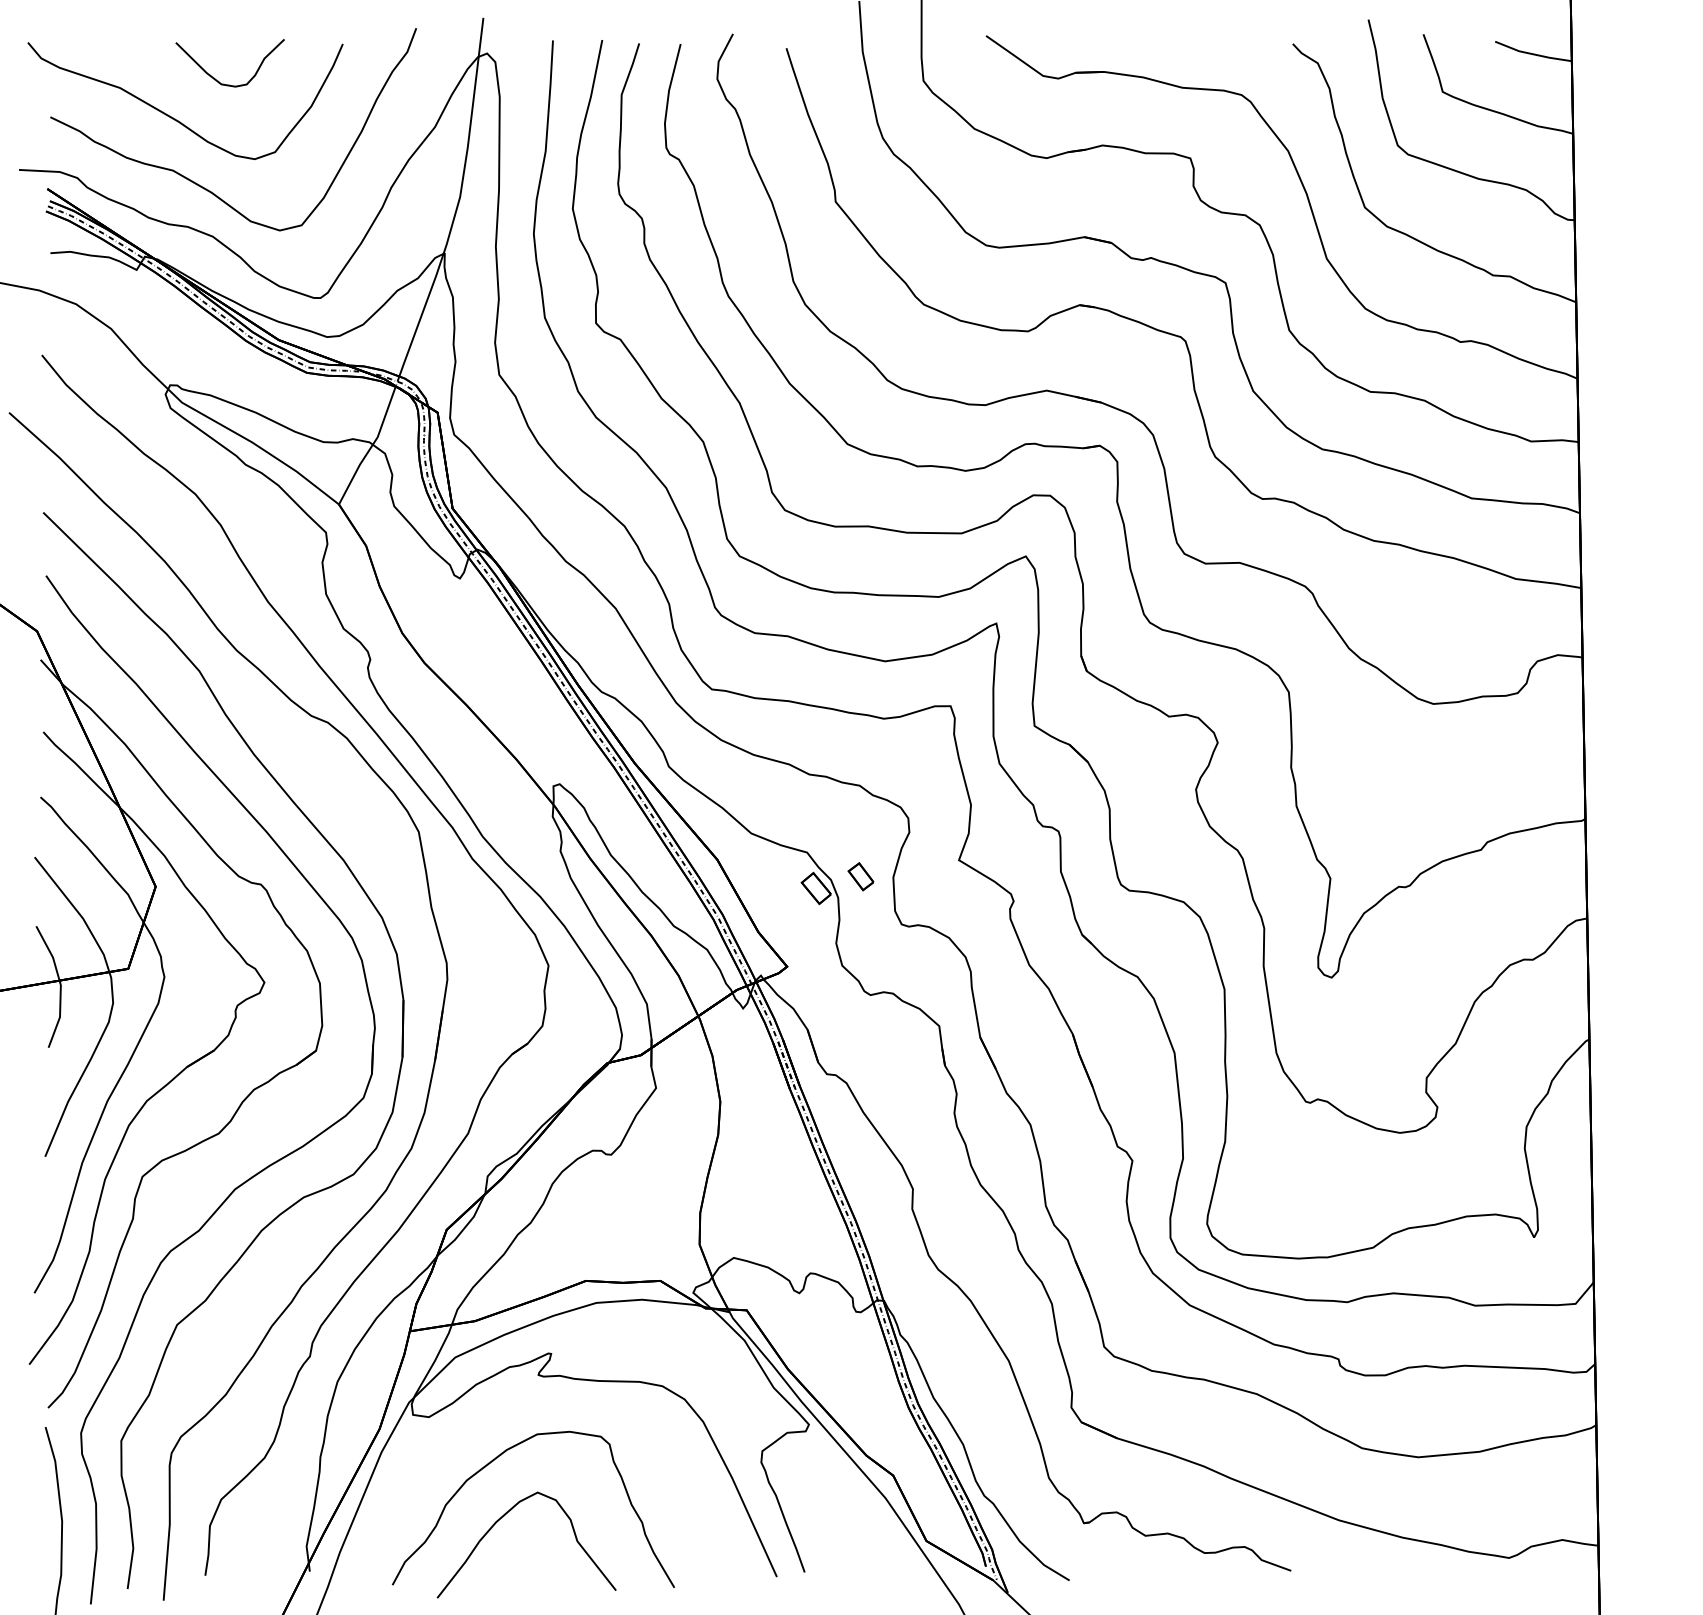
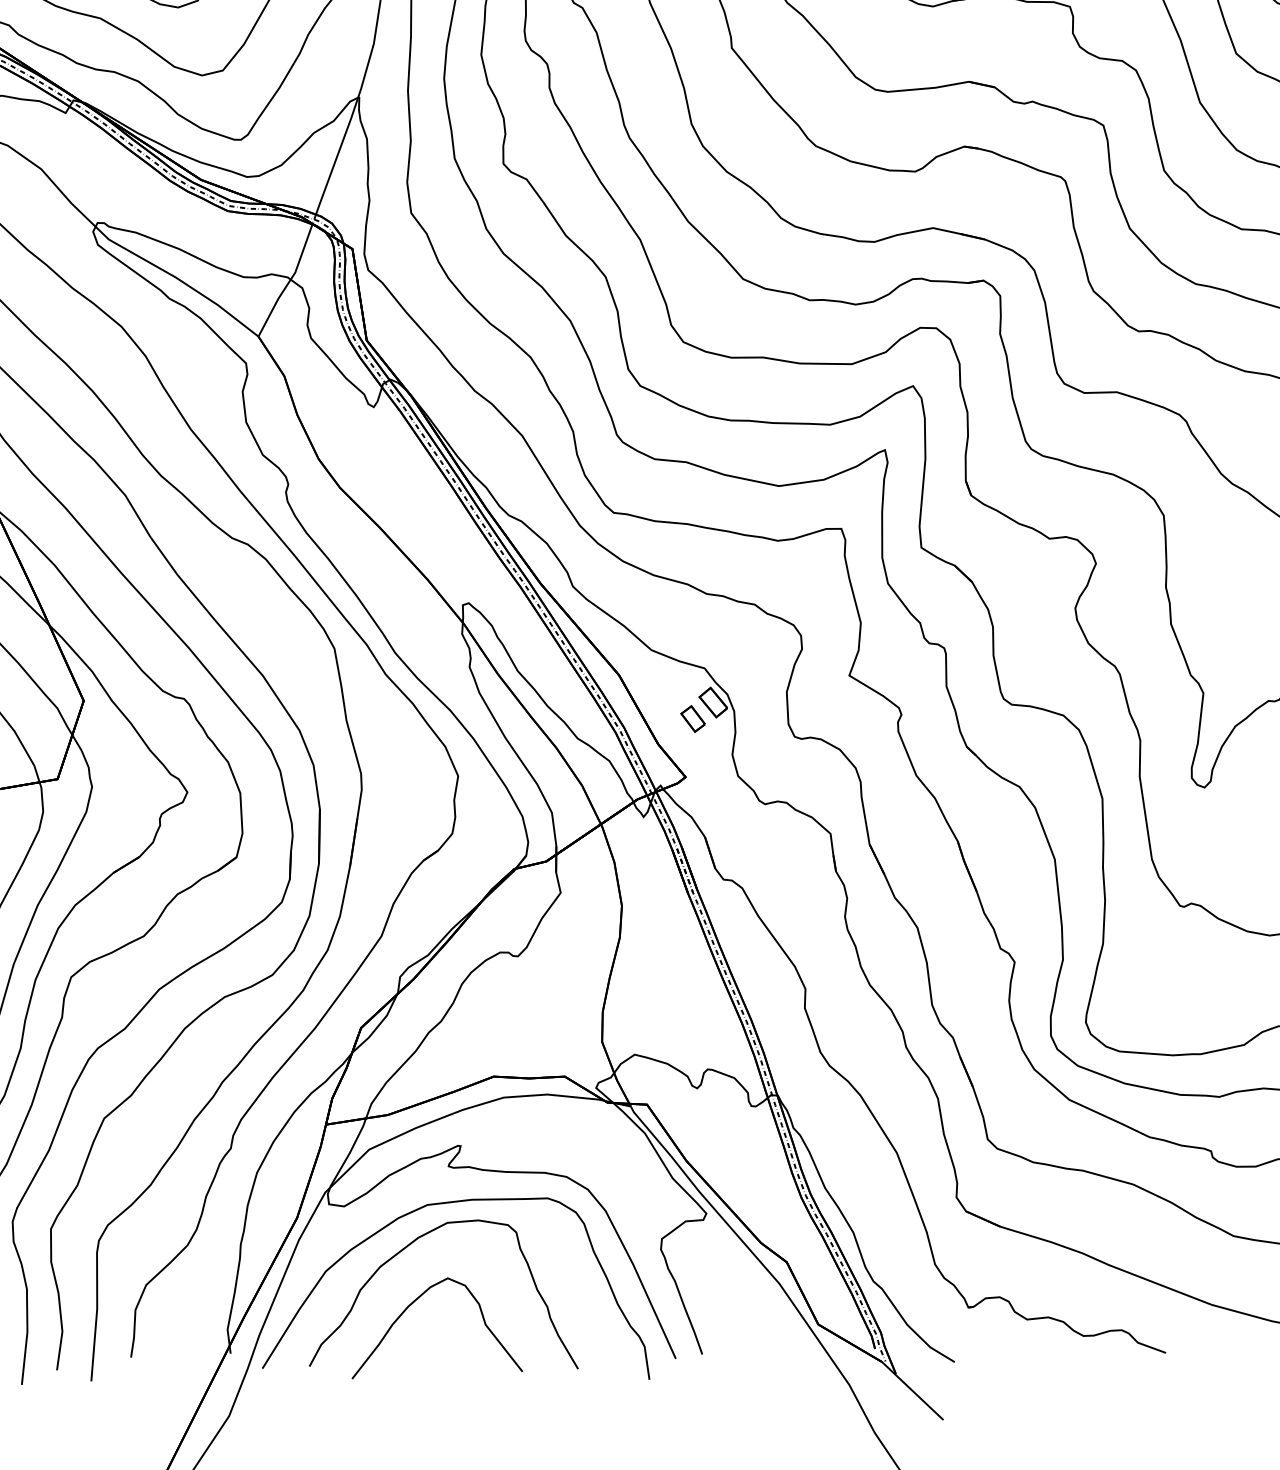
part: (860, 876) -> (692, 718), moved
curve: (536, 1414) -> (446, 1203), added

